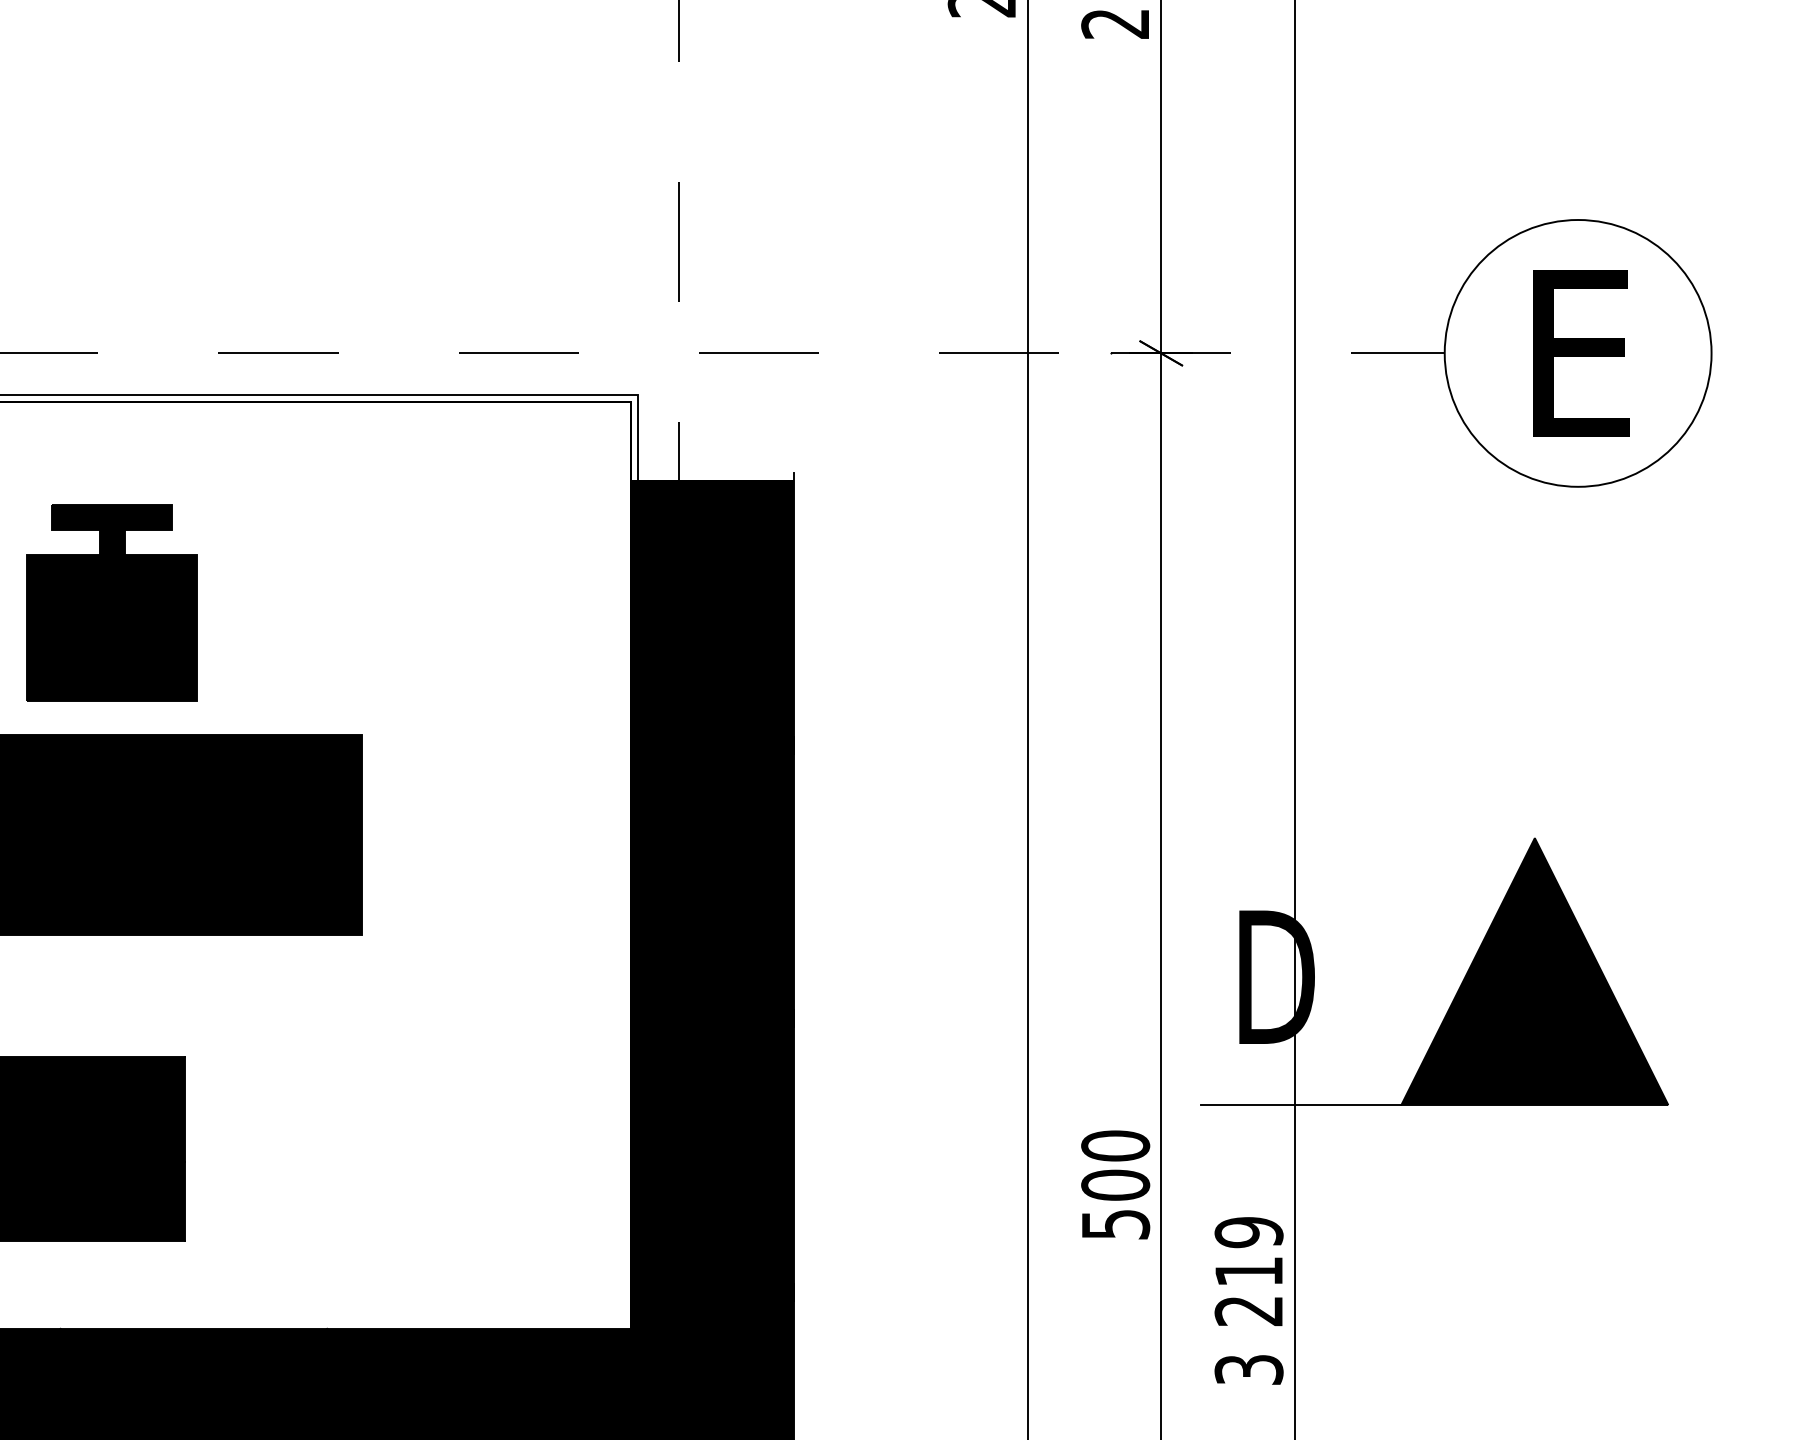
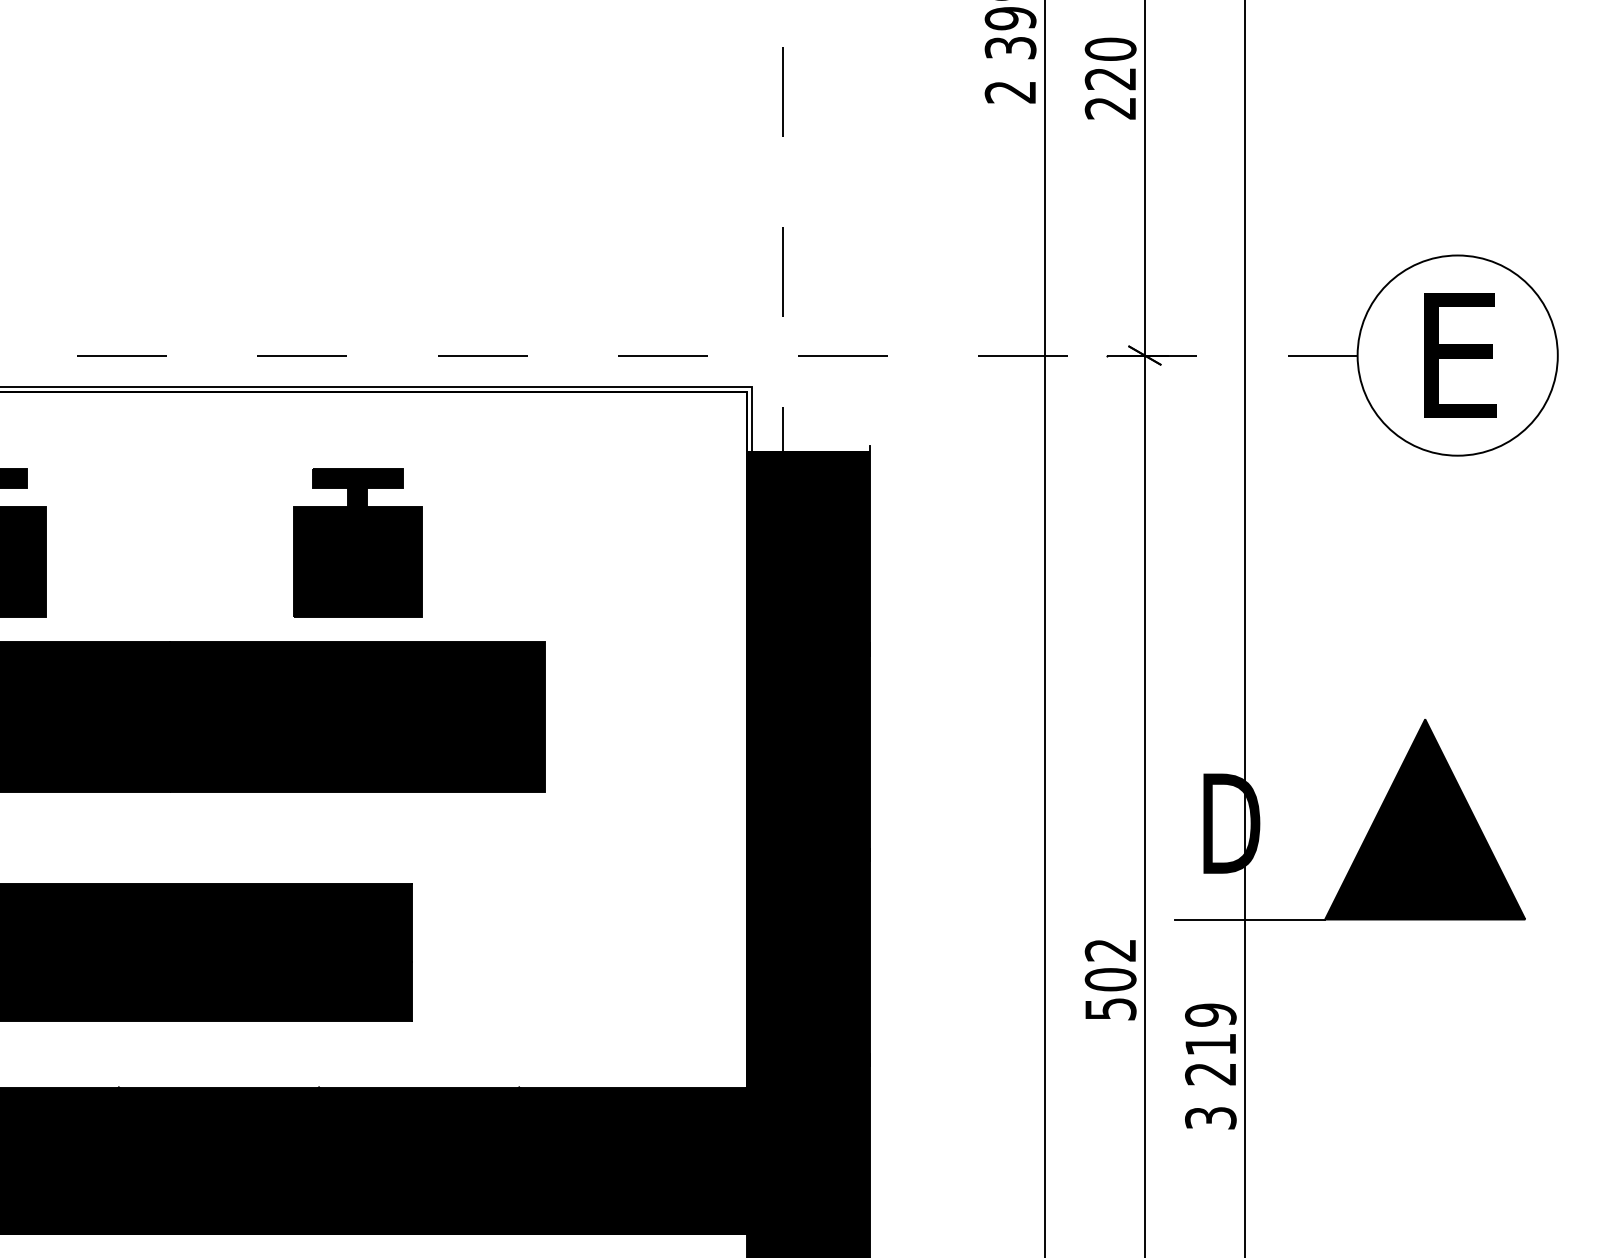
text: (1115, 1144) -> (1110, 949), 500 -> 502

